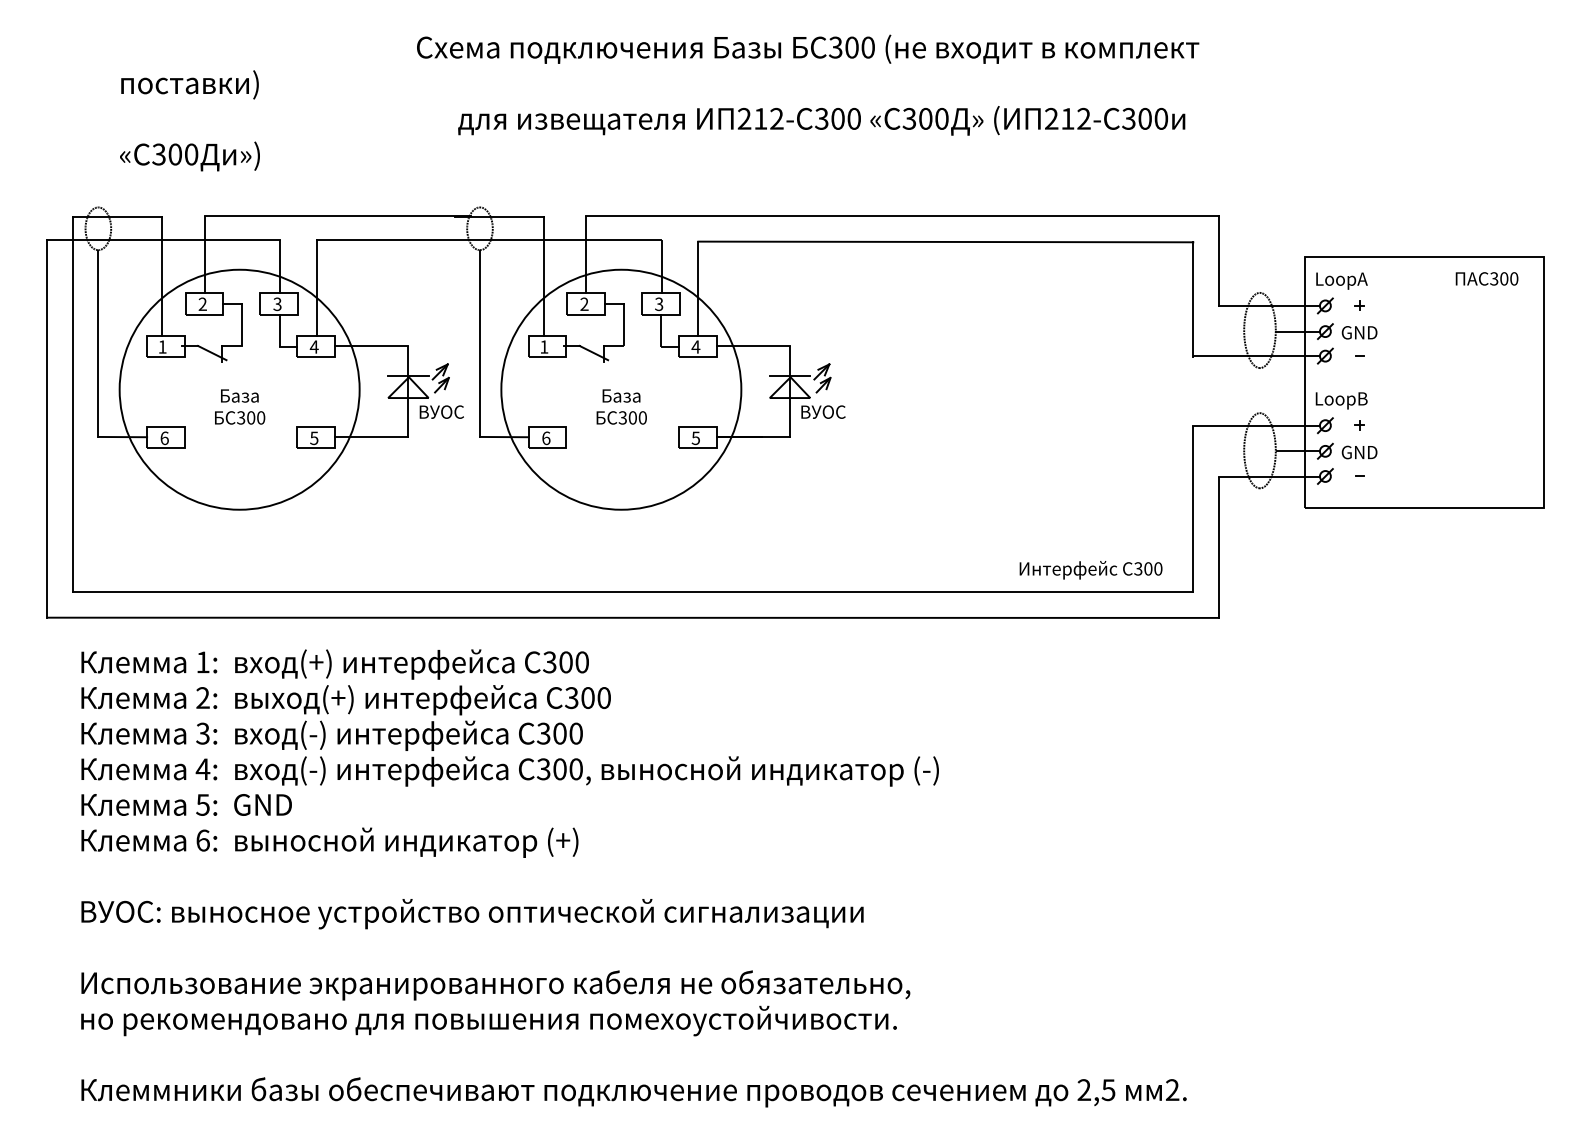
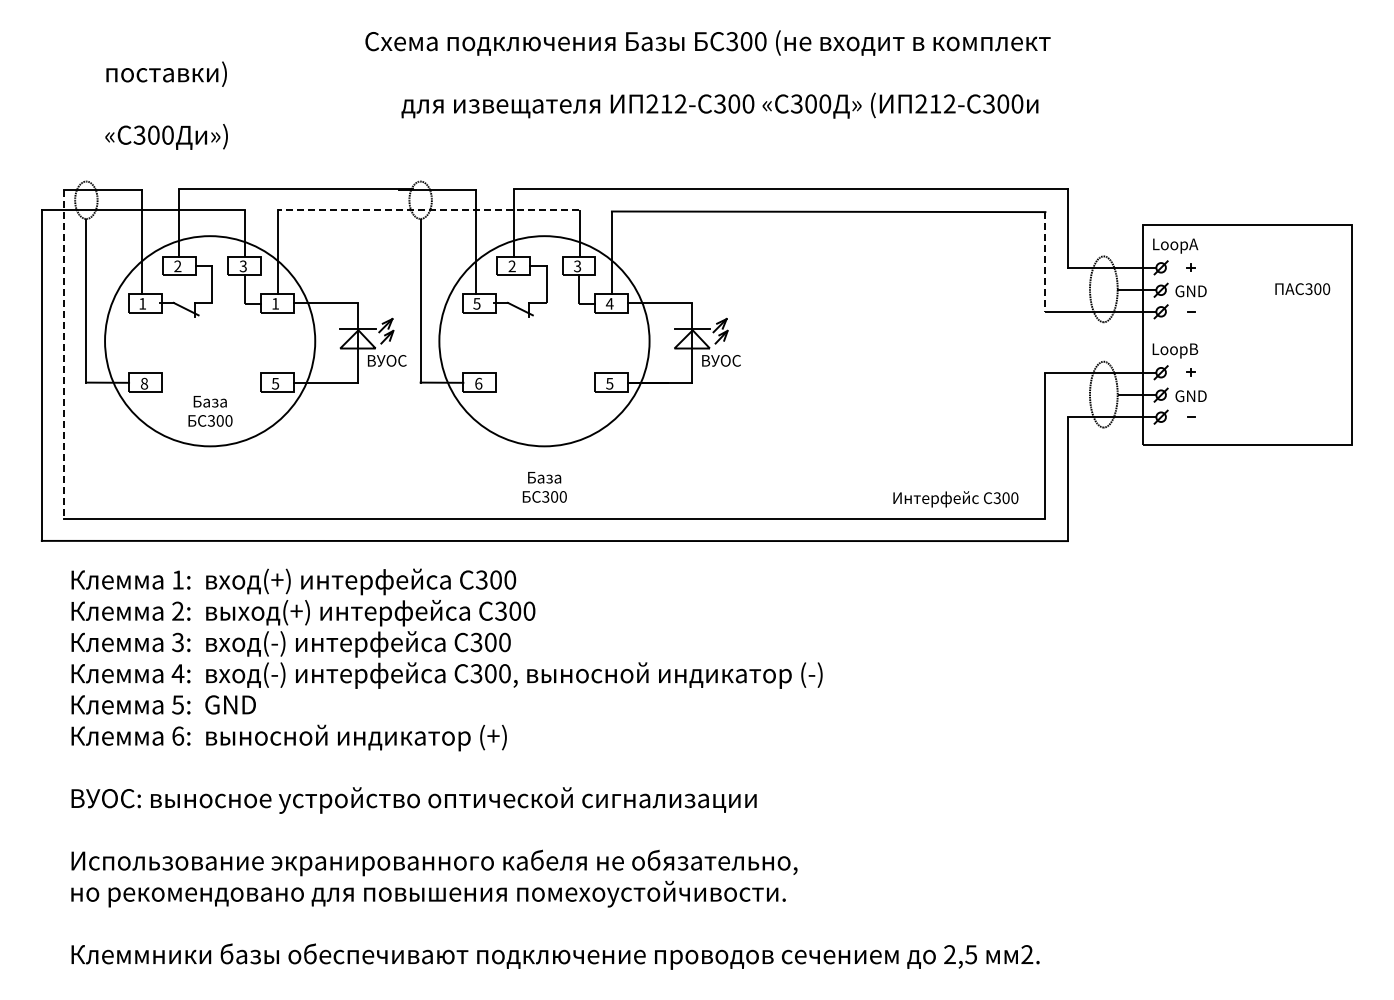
line: (488, 240) -> (428, 210), solid -> dashed
text: (1486, 279) -> (1302, 289), moved
line: (1193, 299) -> (1045, 262), solid -> dashed
text: (314, 346) -> (275, 303), 4 -> 1
text: (543, 346) -> (476, 303), 1 -> 5
line: (73, 404) -> (64, 354), solid -> dashed
text: (240, 407) -> (210, 411), moved
text: (621, 407) -> (544, 487), moved
text: (164, 437) -> (144, 383), 6 -> 8

